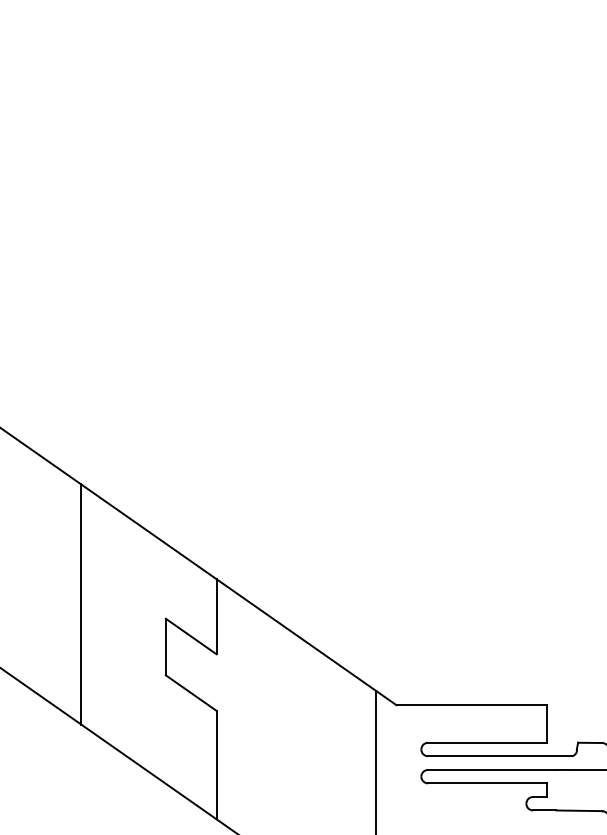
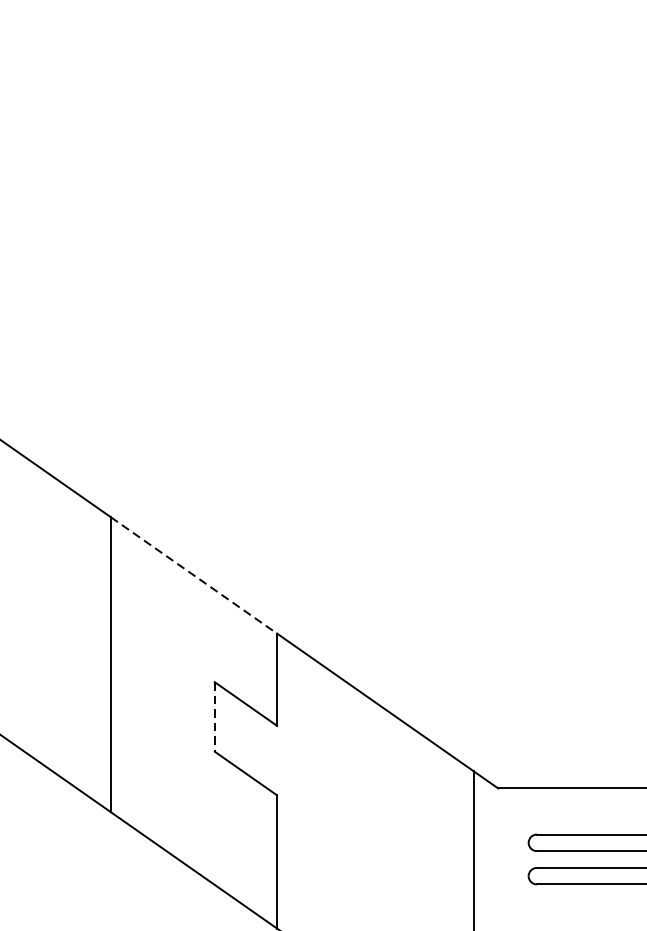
line: (148, 531) -> (193, 575), solid -> dashed
line: (165, 647) -> (214, 717), solid -> dashed

